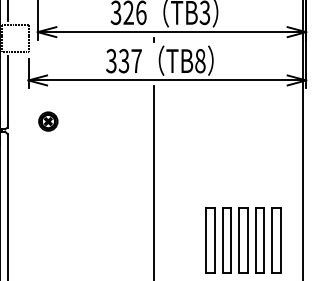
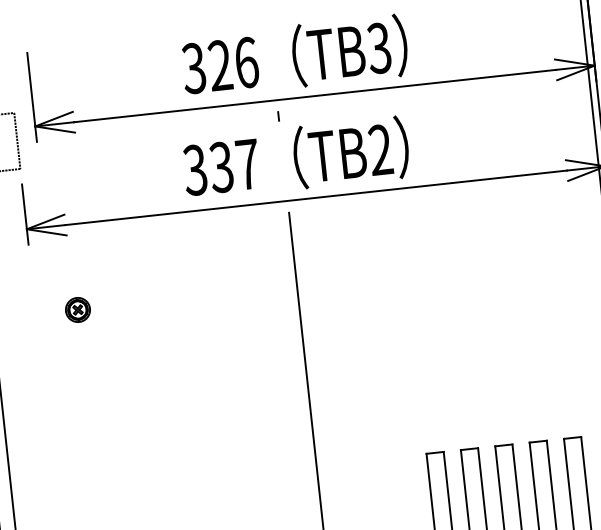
text: (200, 61) -> (381, 150), TB8 -> TB2
part: (48, 120) -> (77, 308), size x0.62

